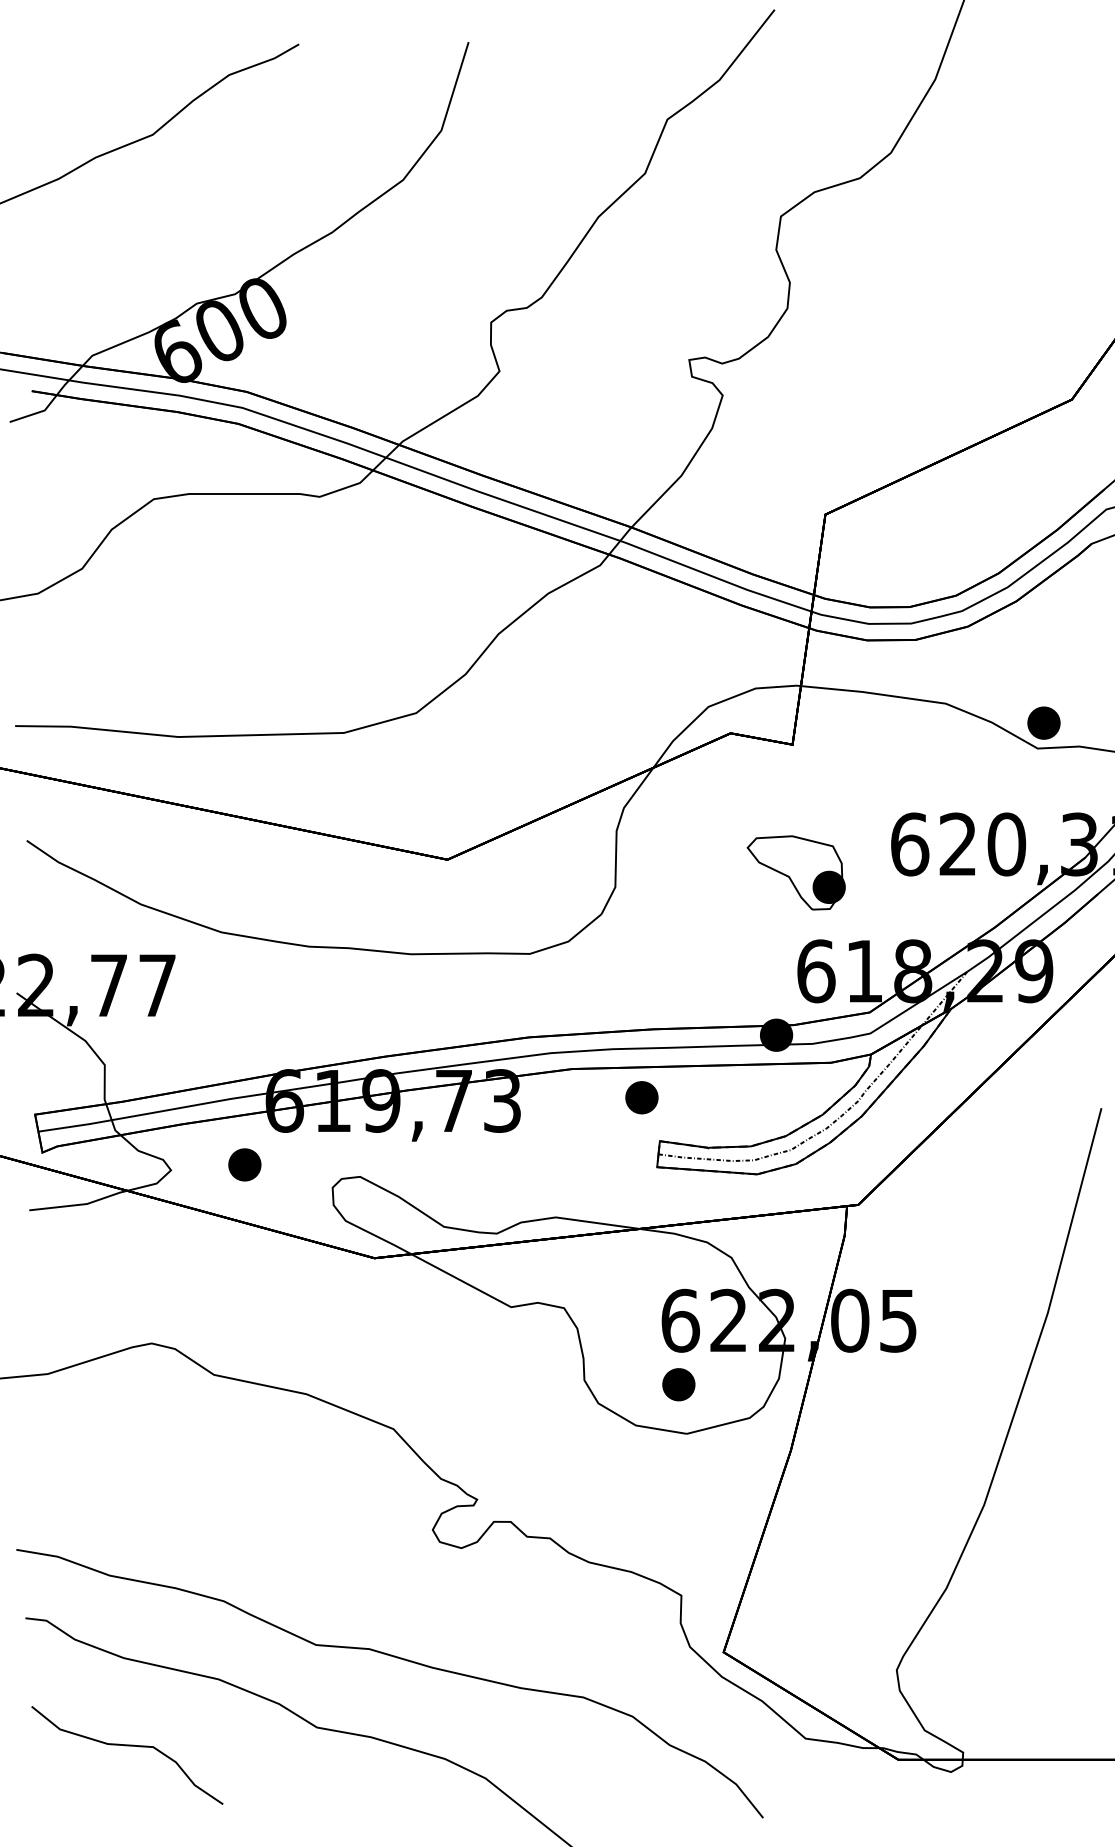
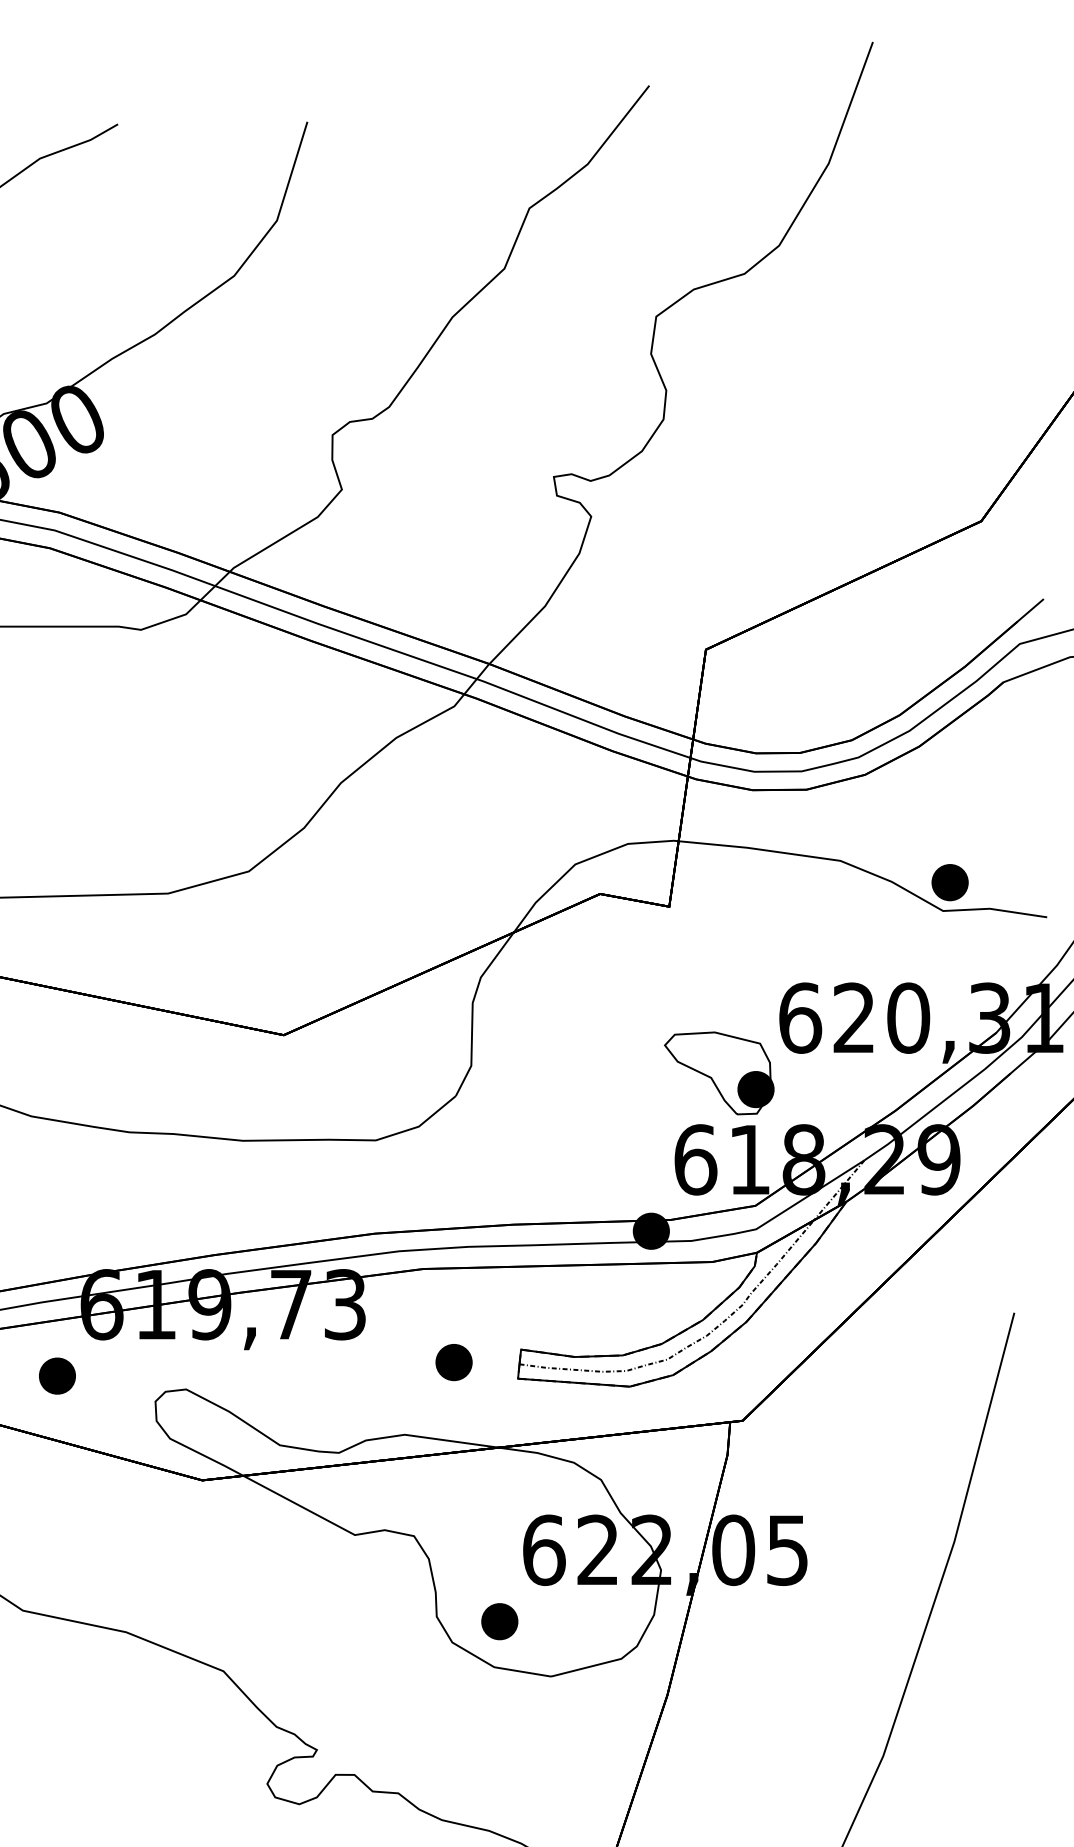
part: (795, 872) -> (718, 1072), moved
part: (641, 1097) -> (453, 1362), moved
part: (678, 1384) -> (499, 1621), moved

